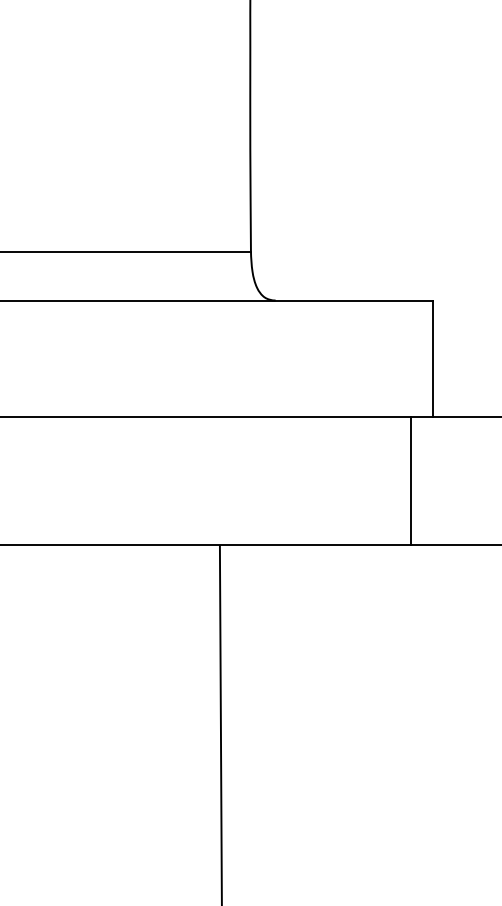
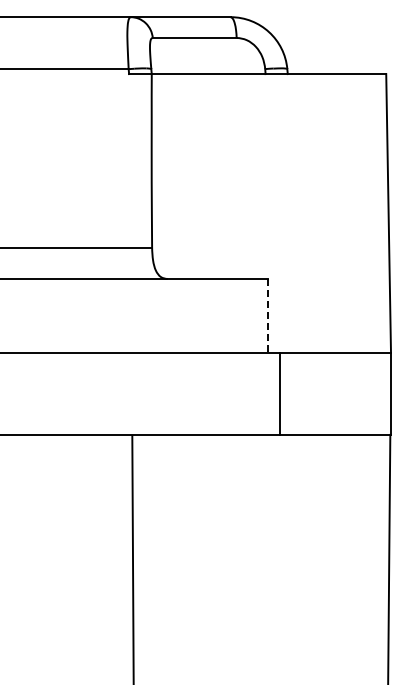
line: (433, 357) -> (268, 315), solid -> dashed
line: (411, 480) -> (280, 393), moved

